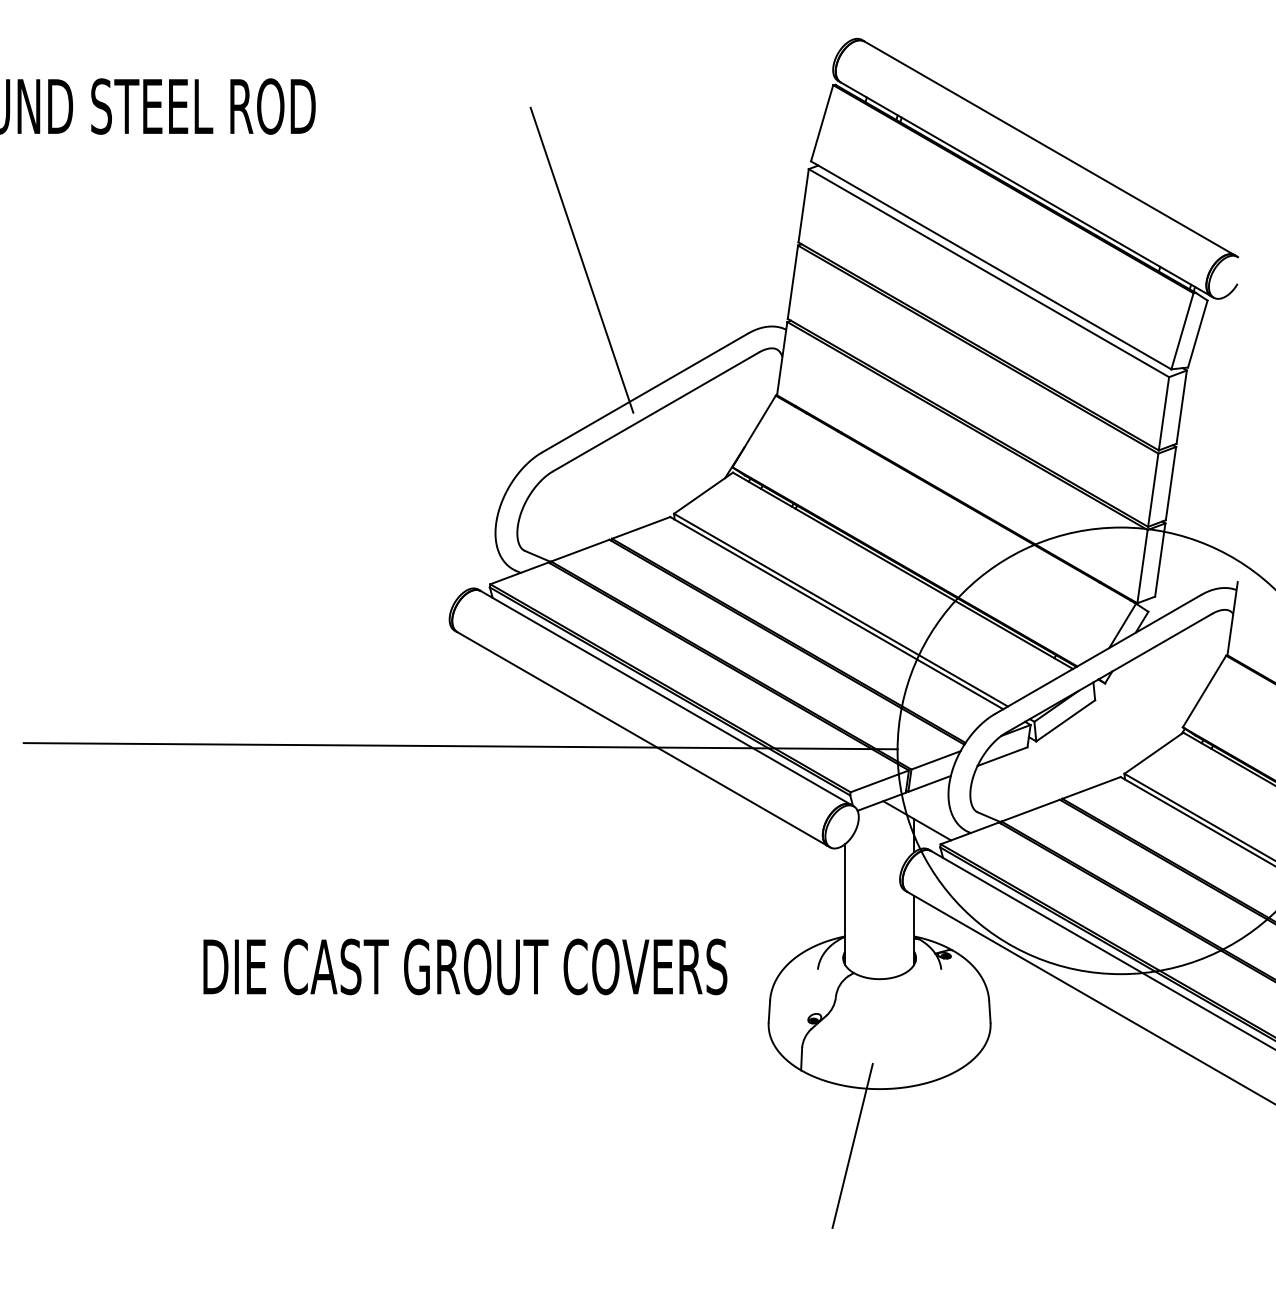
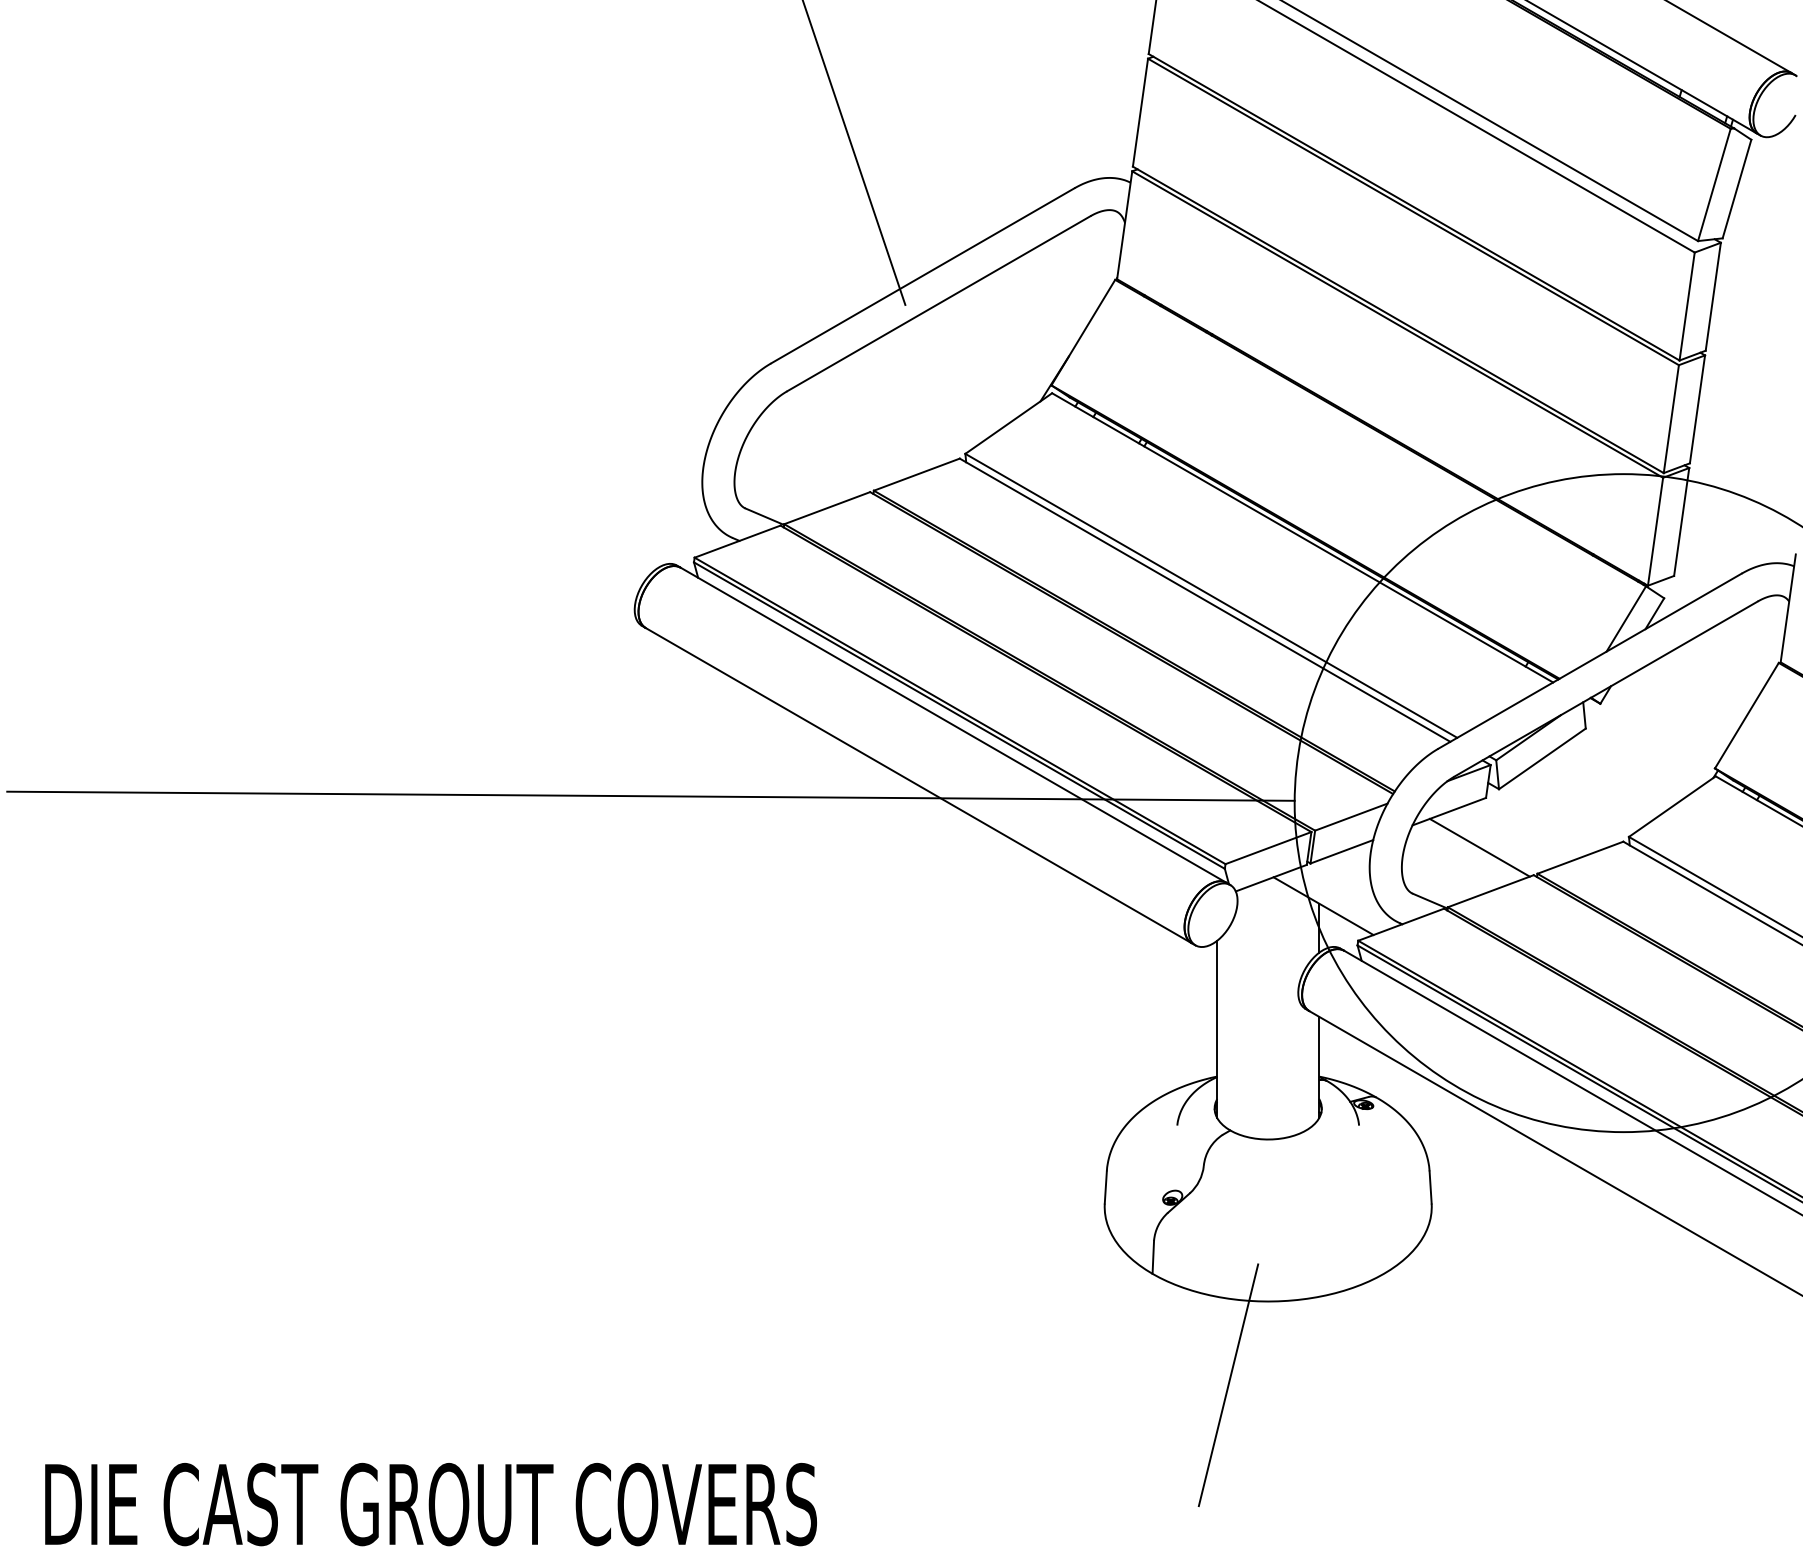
line: (1023, 780) -> (1480, 846), added
text: (465, 966) -> (431, 1503), moved

